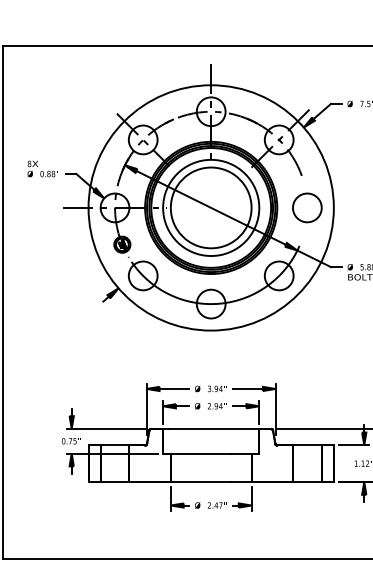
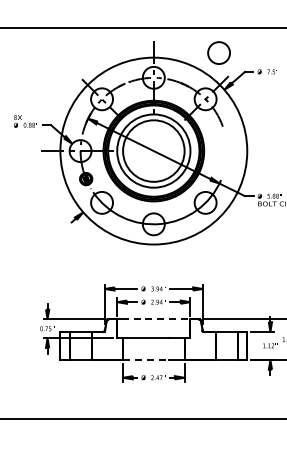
circle: (306, 207) -> (218, 52), moved
line: (214, 429) -> (156, 319), solid -> dashed
line: (200, 481) -> (145, 359), solid -> dashed

